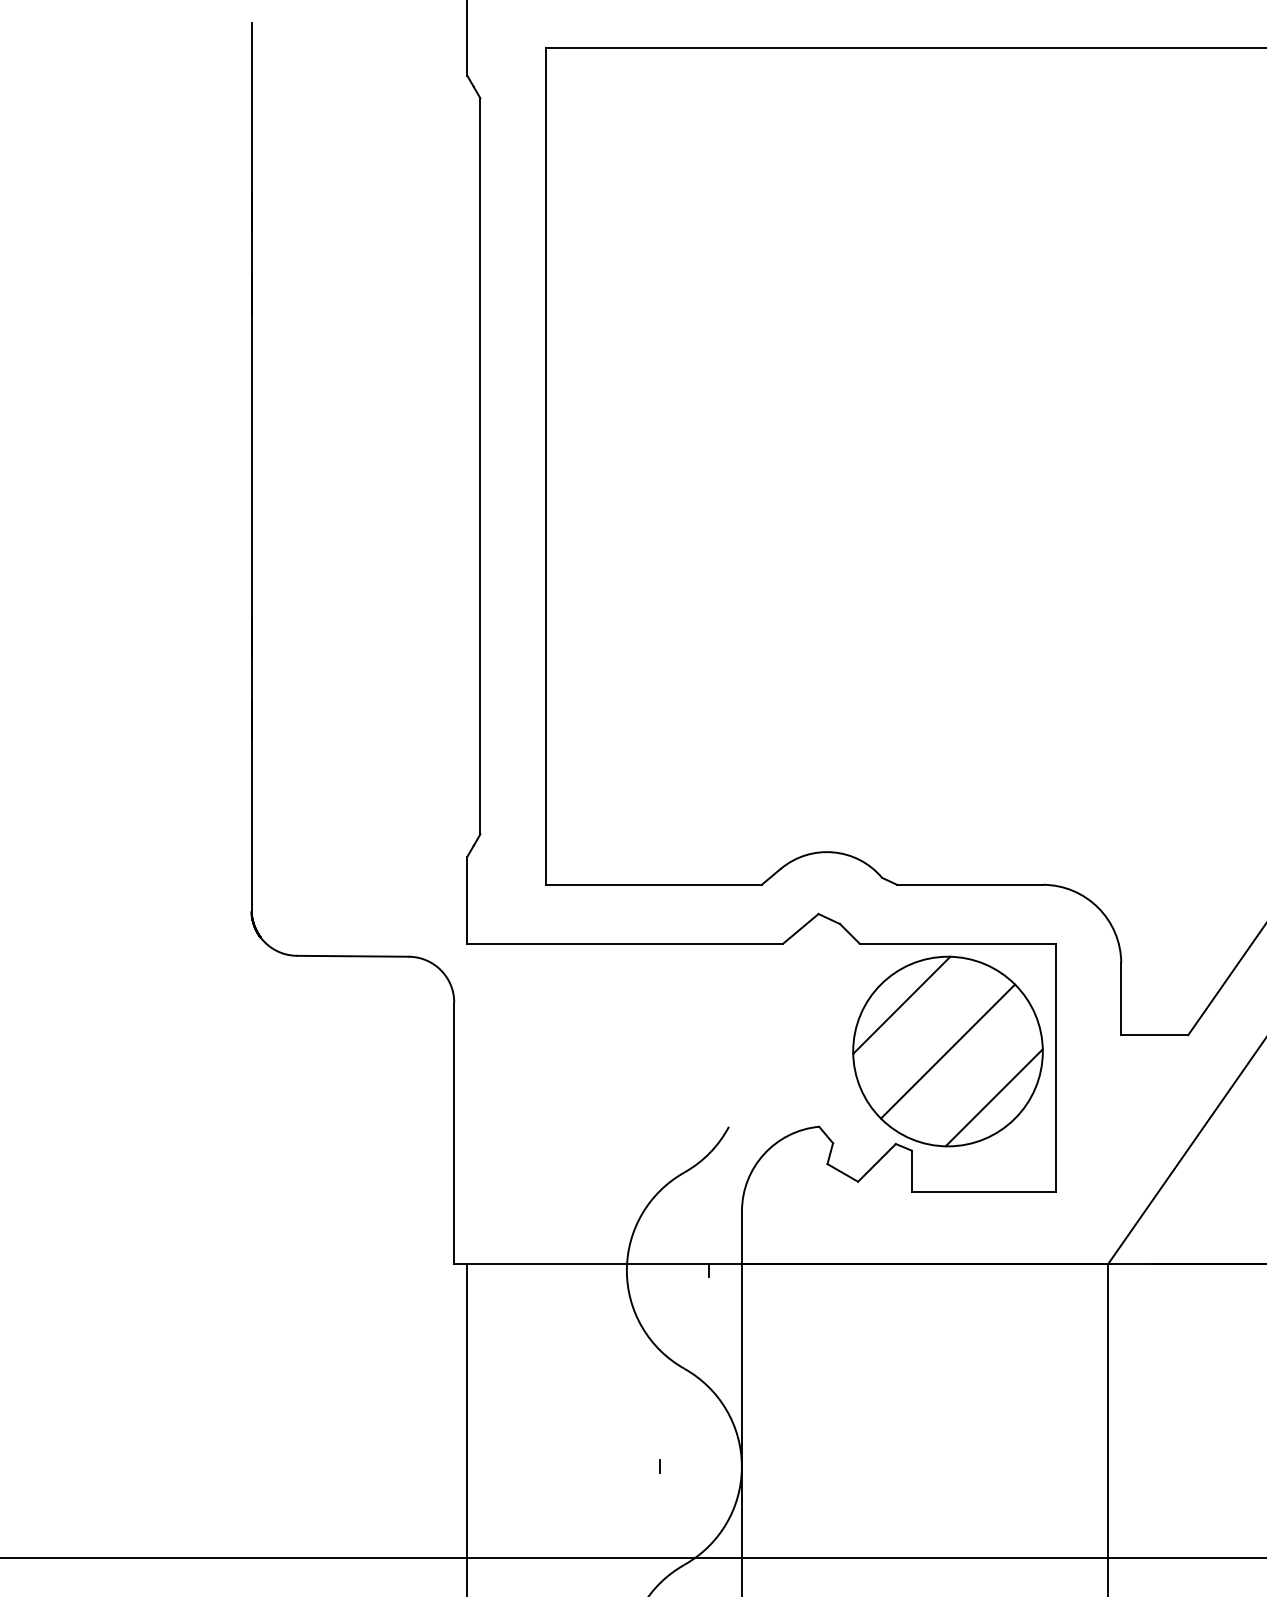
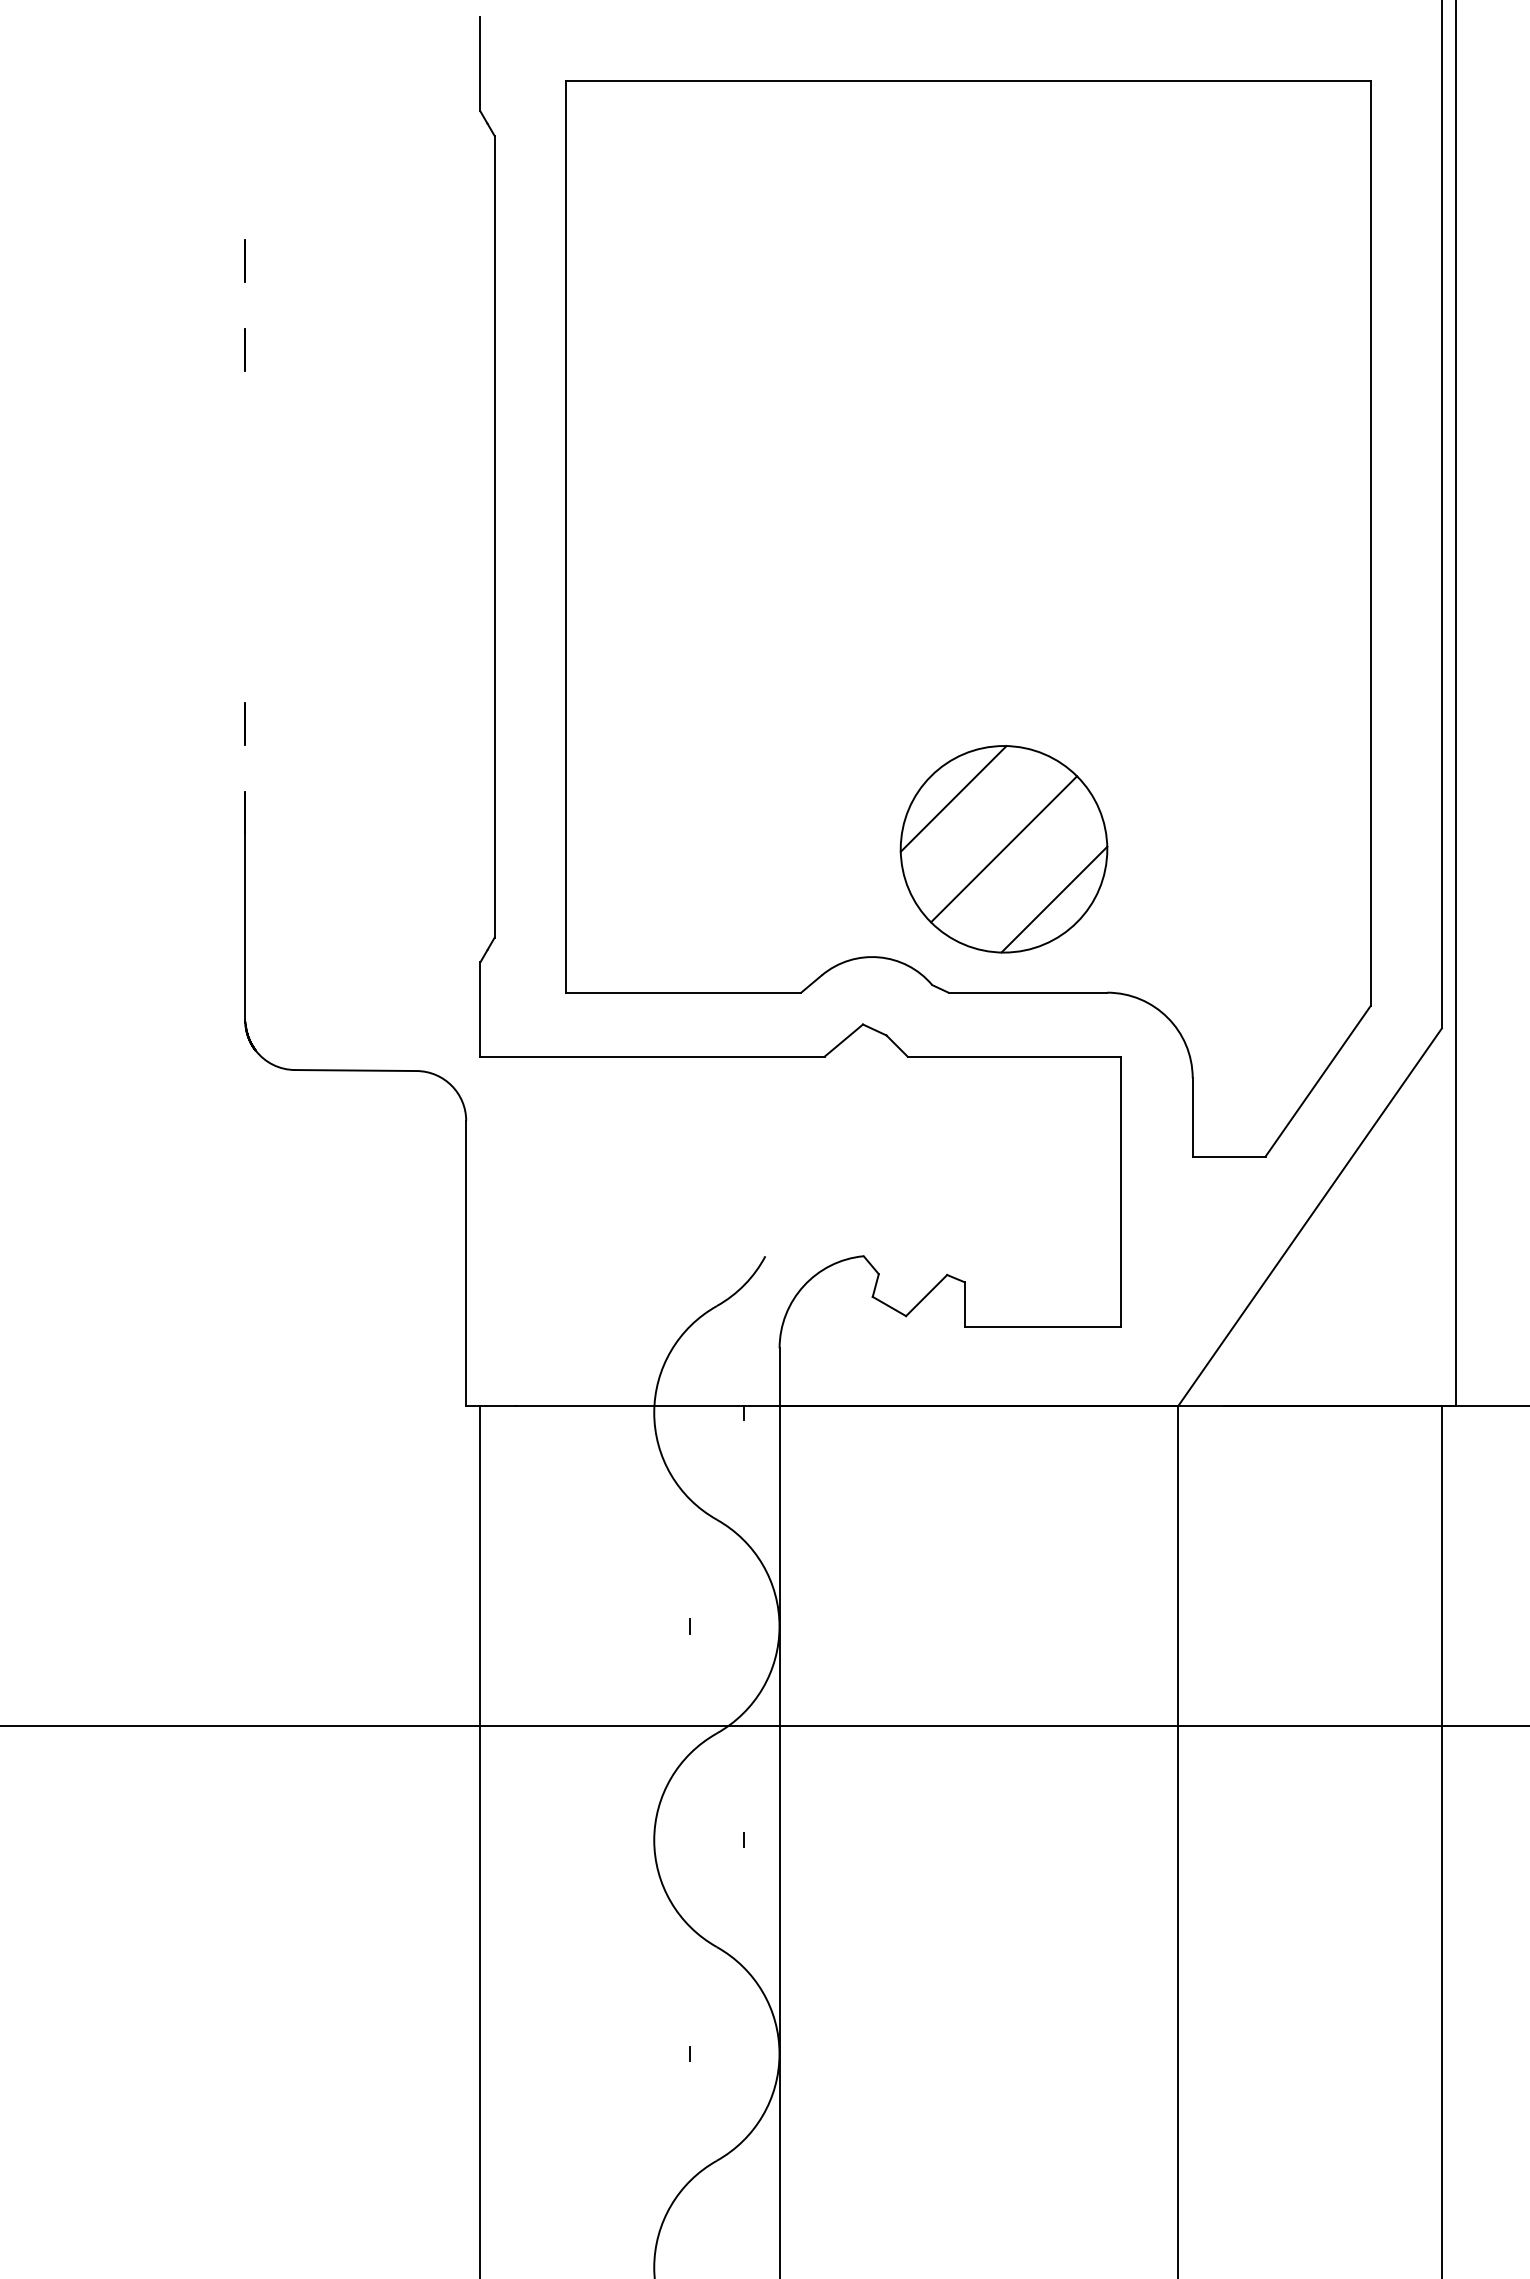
line: (251, 107) -> (245, 146), removed
line: (251, 253) -> (245, 305), removed
line: (251, 465) -> (245, 536), removed
line: (251, 678) -> (245, 767), removed
part: (947, 1051) -> (1003, 849), moved

